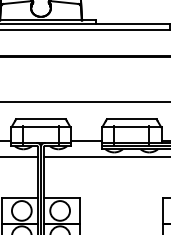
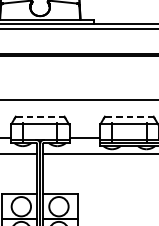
line: (40, 119) -> (39, 116), solid -> dashed
line: (131, 119) -> (129, 116), solid -> dashed

